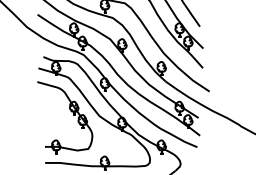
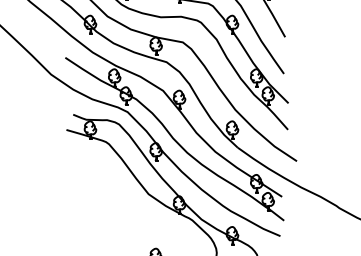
part: (71, 111) -> (110, 188), removed

